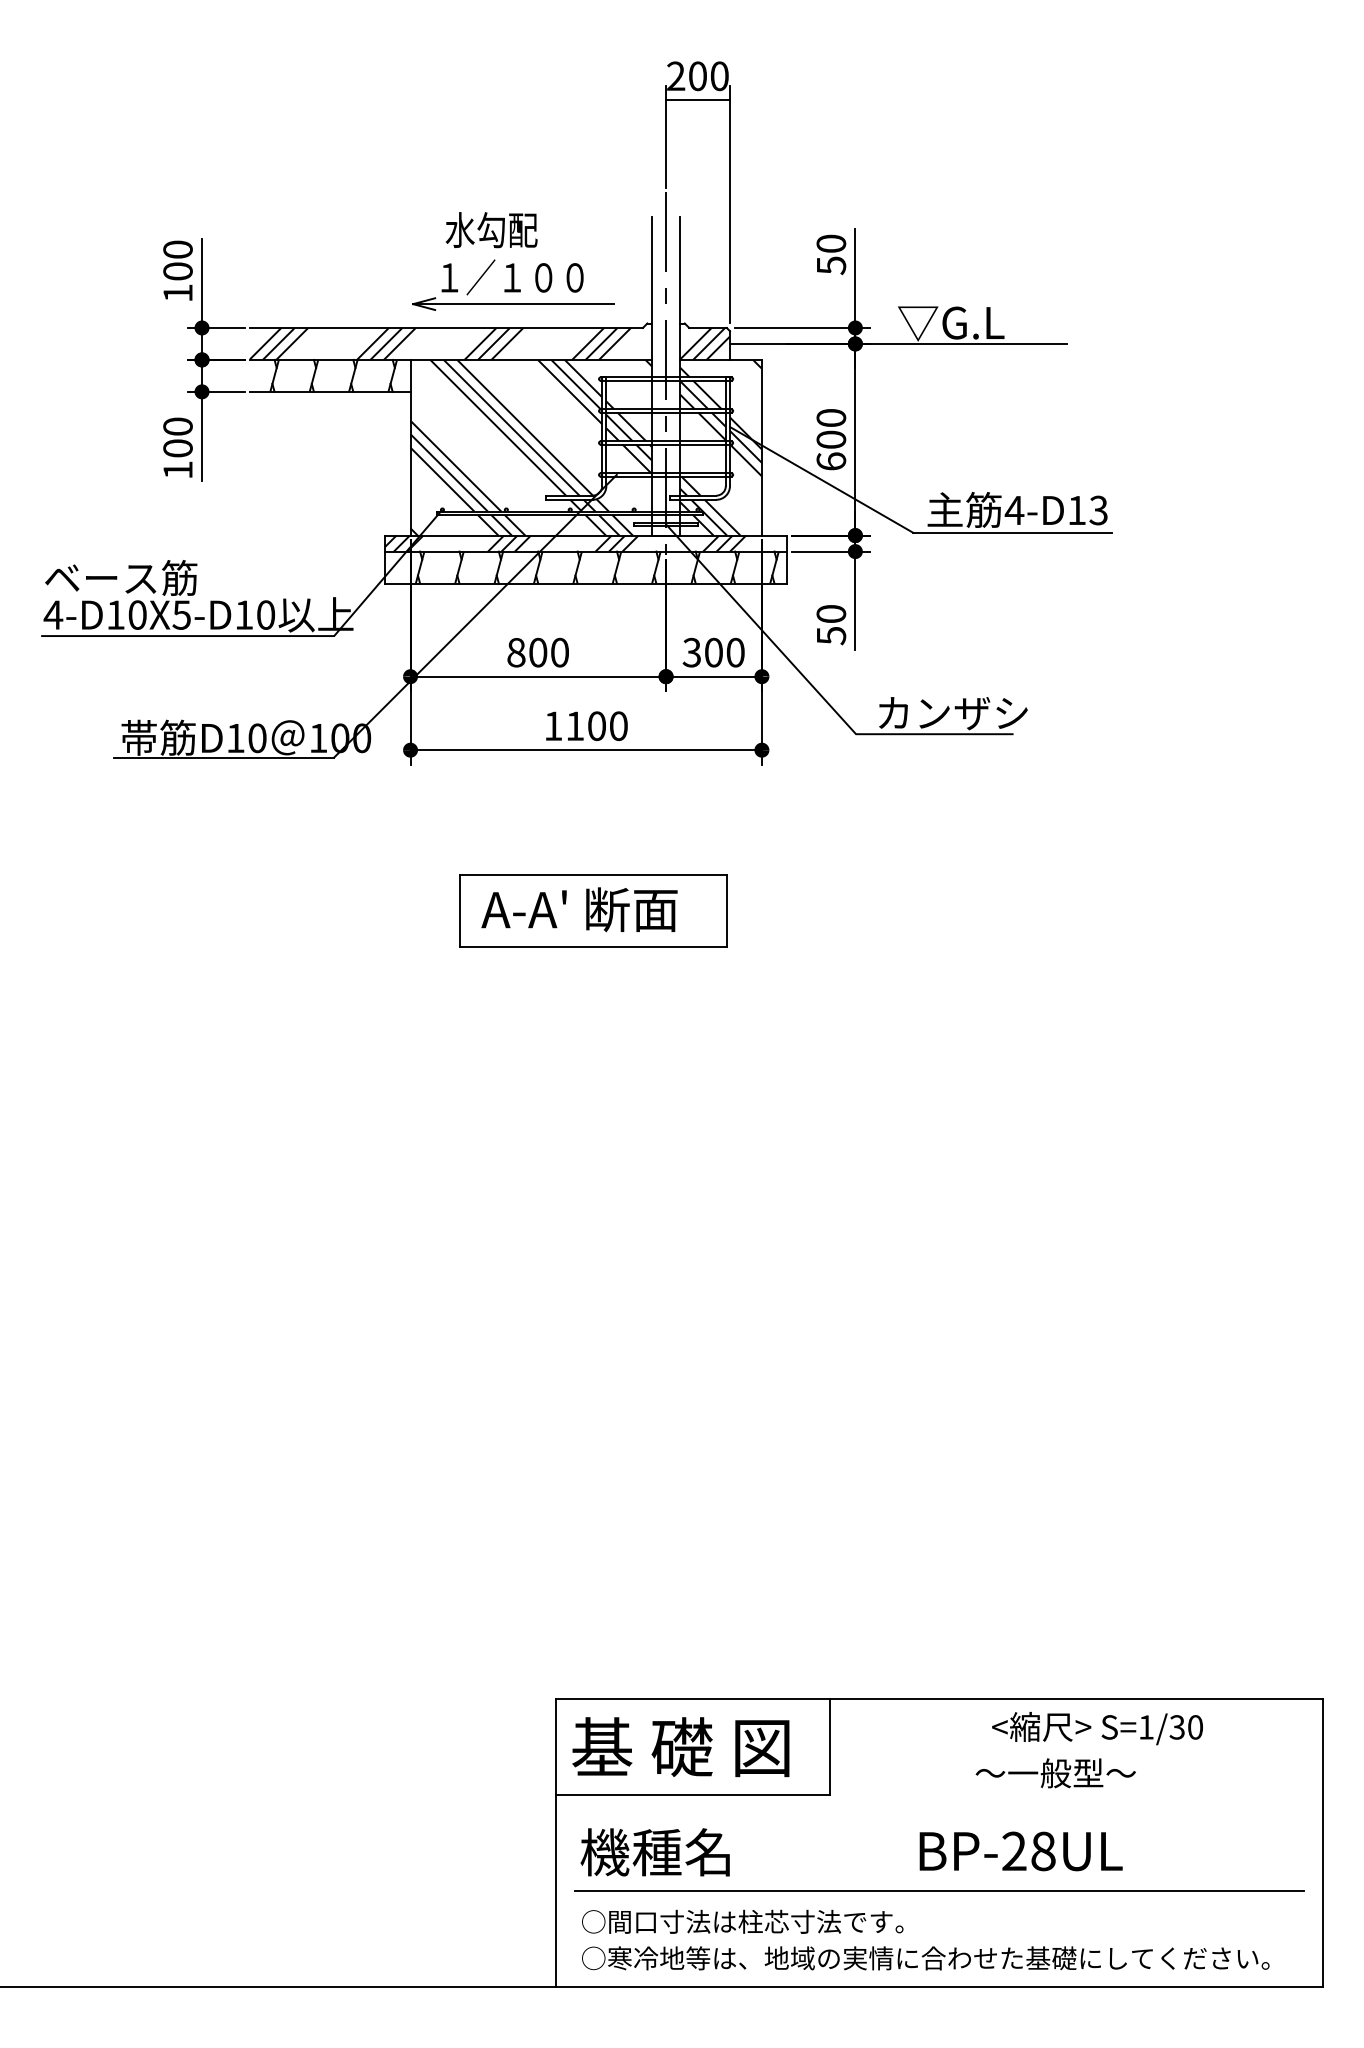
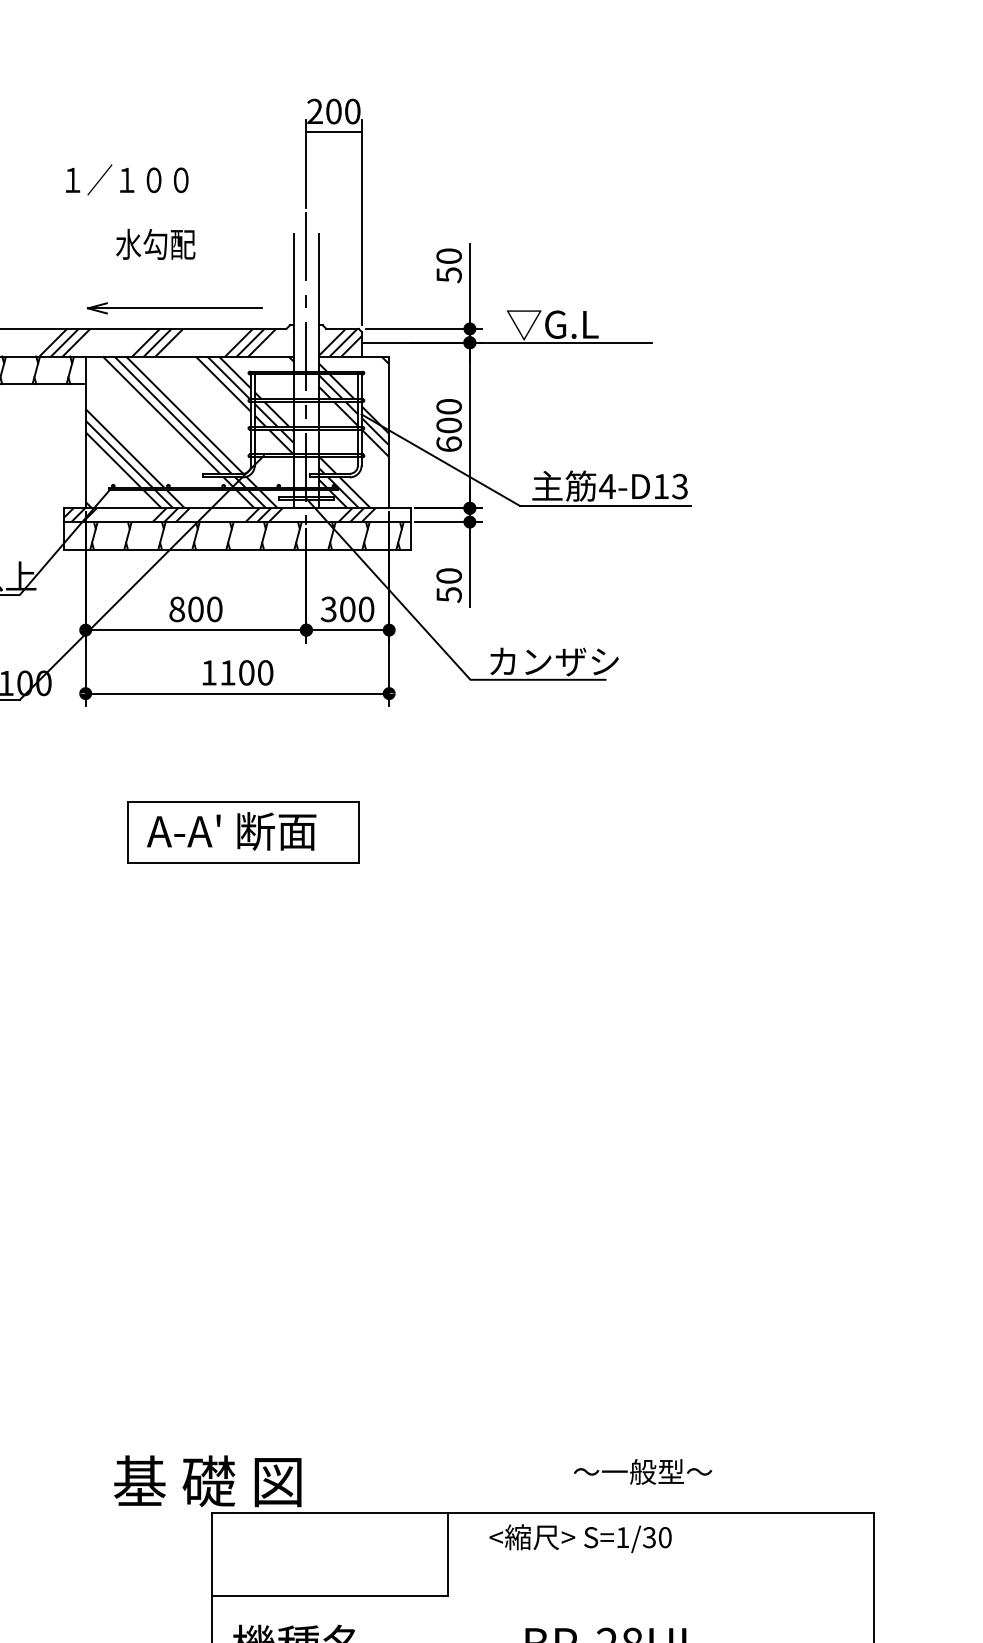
text: (512, 277) -> (127, 179), moved
text: (1097, 1728) -> (580, 1538), moved
text: (680, 1747) -> (207, 1481), moved
text: (1055, 1773) -> (642, 1472), moved

